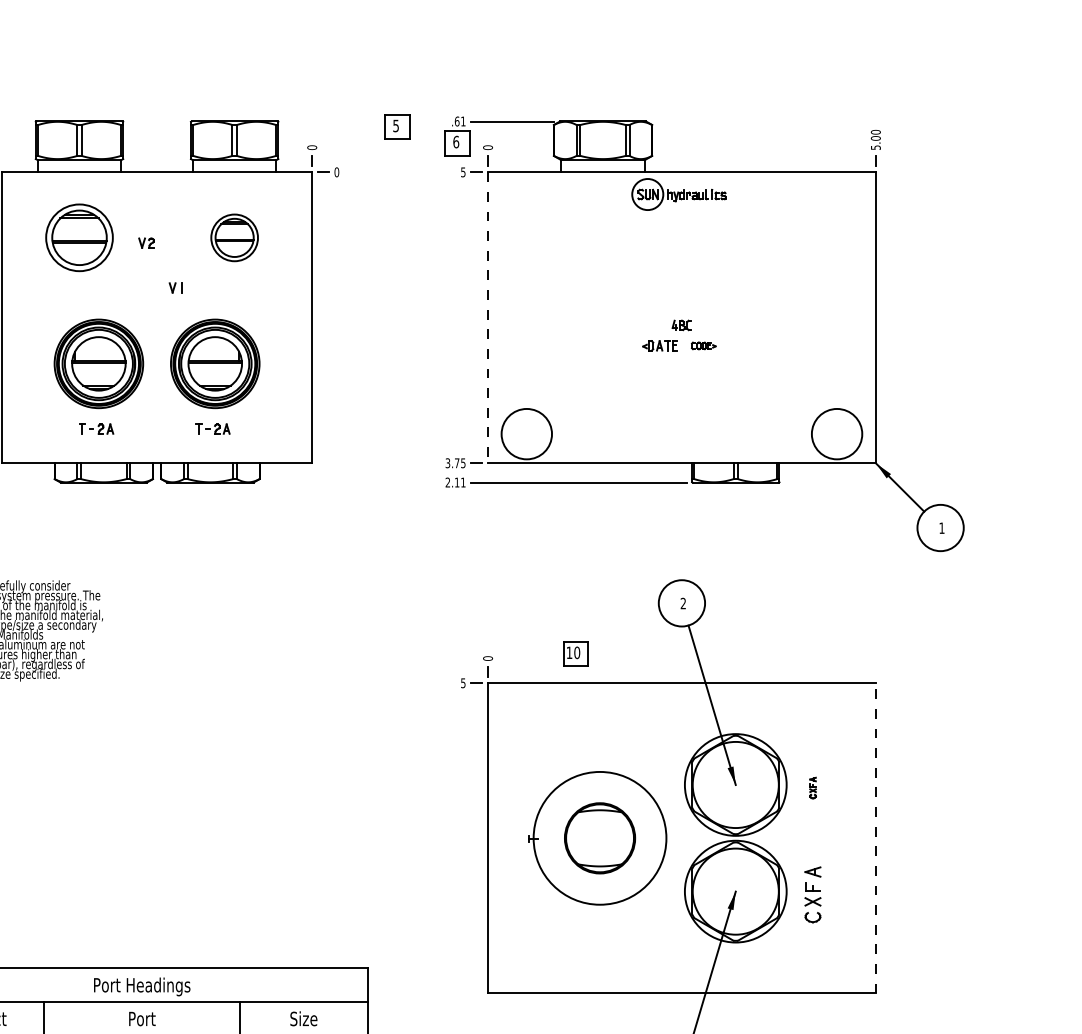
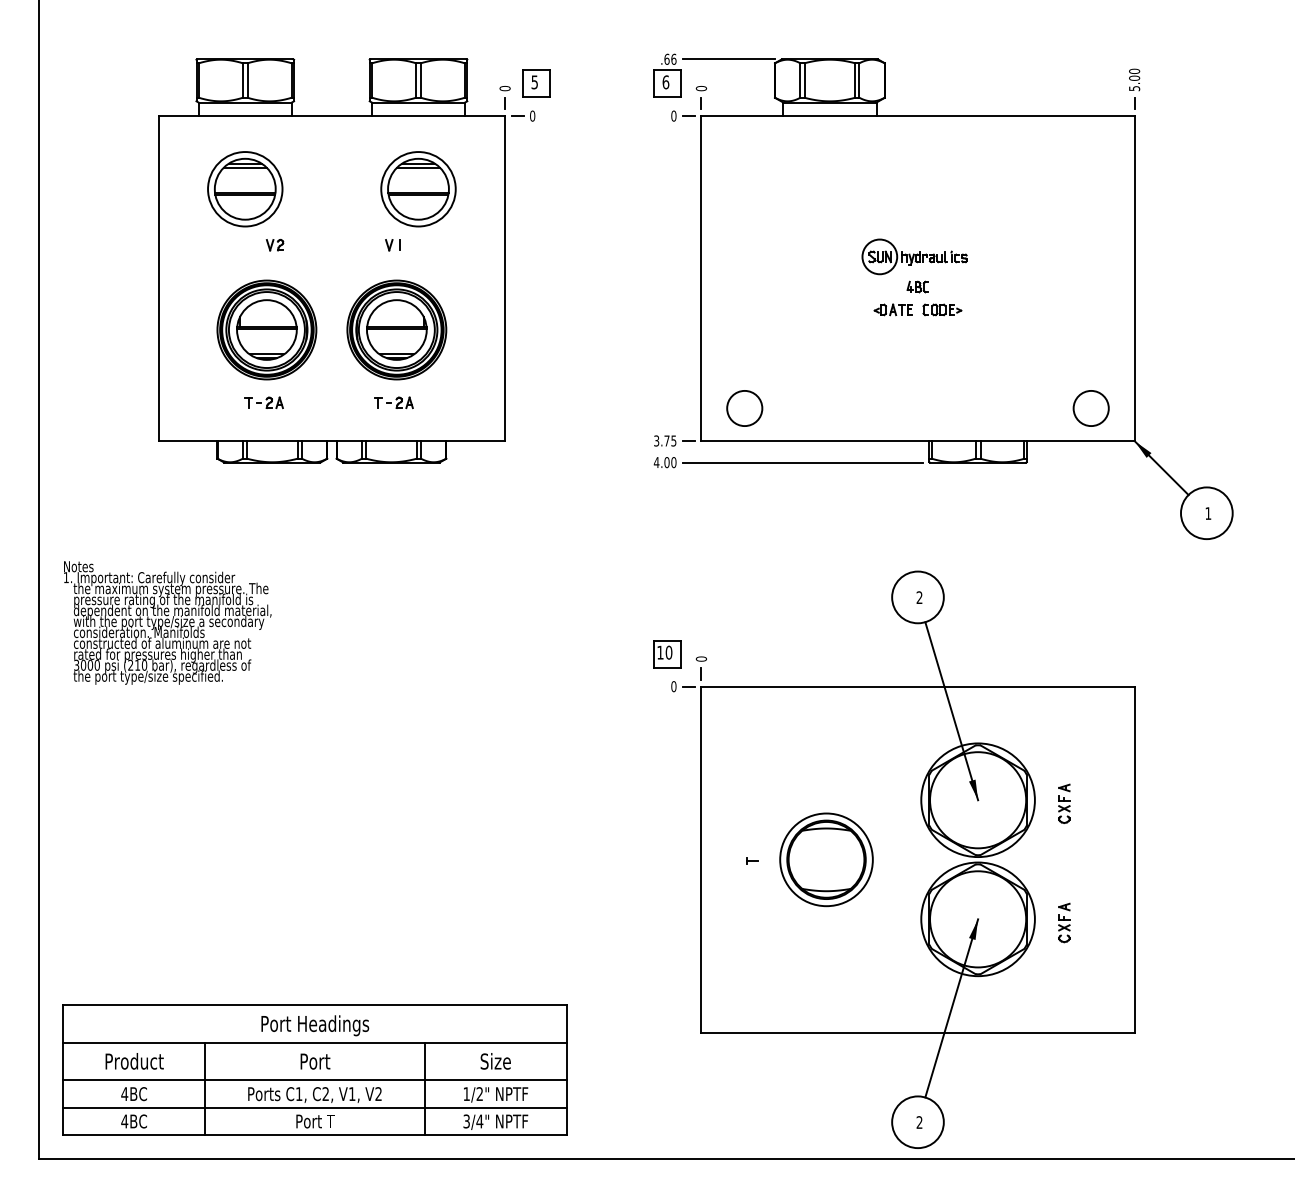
text: (463, 120) -> (673, 58), .61 -> .66
part: (397, 127) -> (536, 83), moved
text: (463, 171) -> (673, 115), 5 -> 0
part: (678, 194) -> (914, 256), moved
part: (234, 238) -> (418, 189), size x1.43
part: (145, 242) -> (274, 244), moved
part: (175, 288) -> (392, 245), moved
line: (488, 318) -> (701, 279), dashed -> solid
part: (703, 345) -> (942, 309), size x1.43
circle: (526, 434) -> (744, 408), size x0.62
circle: (836, 434) -> (1090, 408), size x0.62
text: (454, 482) -> (664, 462), 2.11 -> 4.00
part: (575, 654) -> (667, 654), moved
text: (463, 683) -> (673, 686), 5 -> 0
part: (813, 787) -> (1064, 803), size x1.67
circle: (600, 838) -> (826, 859), size x0.62
line: (875, 838) -> (1134, 859), dashed -> solid
part: (813, 894) -> (1064, 922), size x0.62

